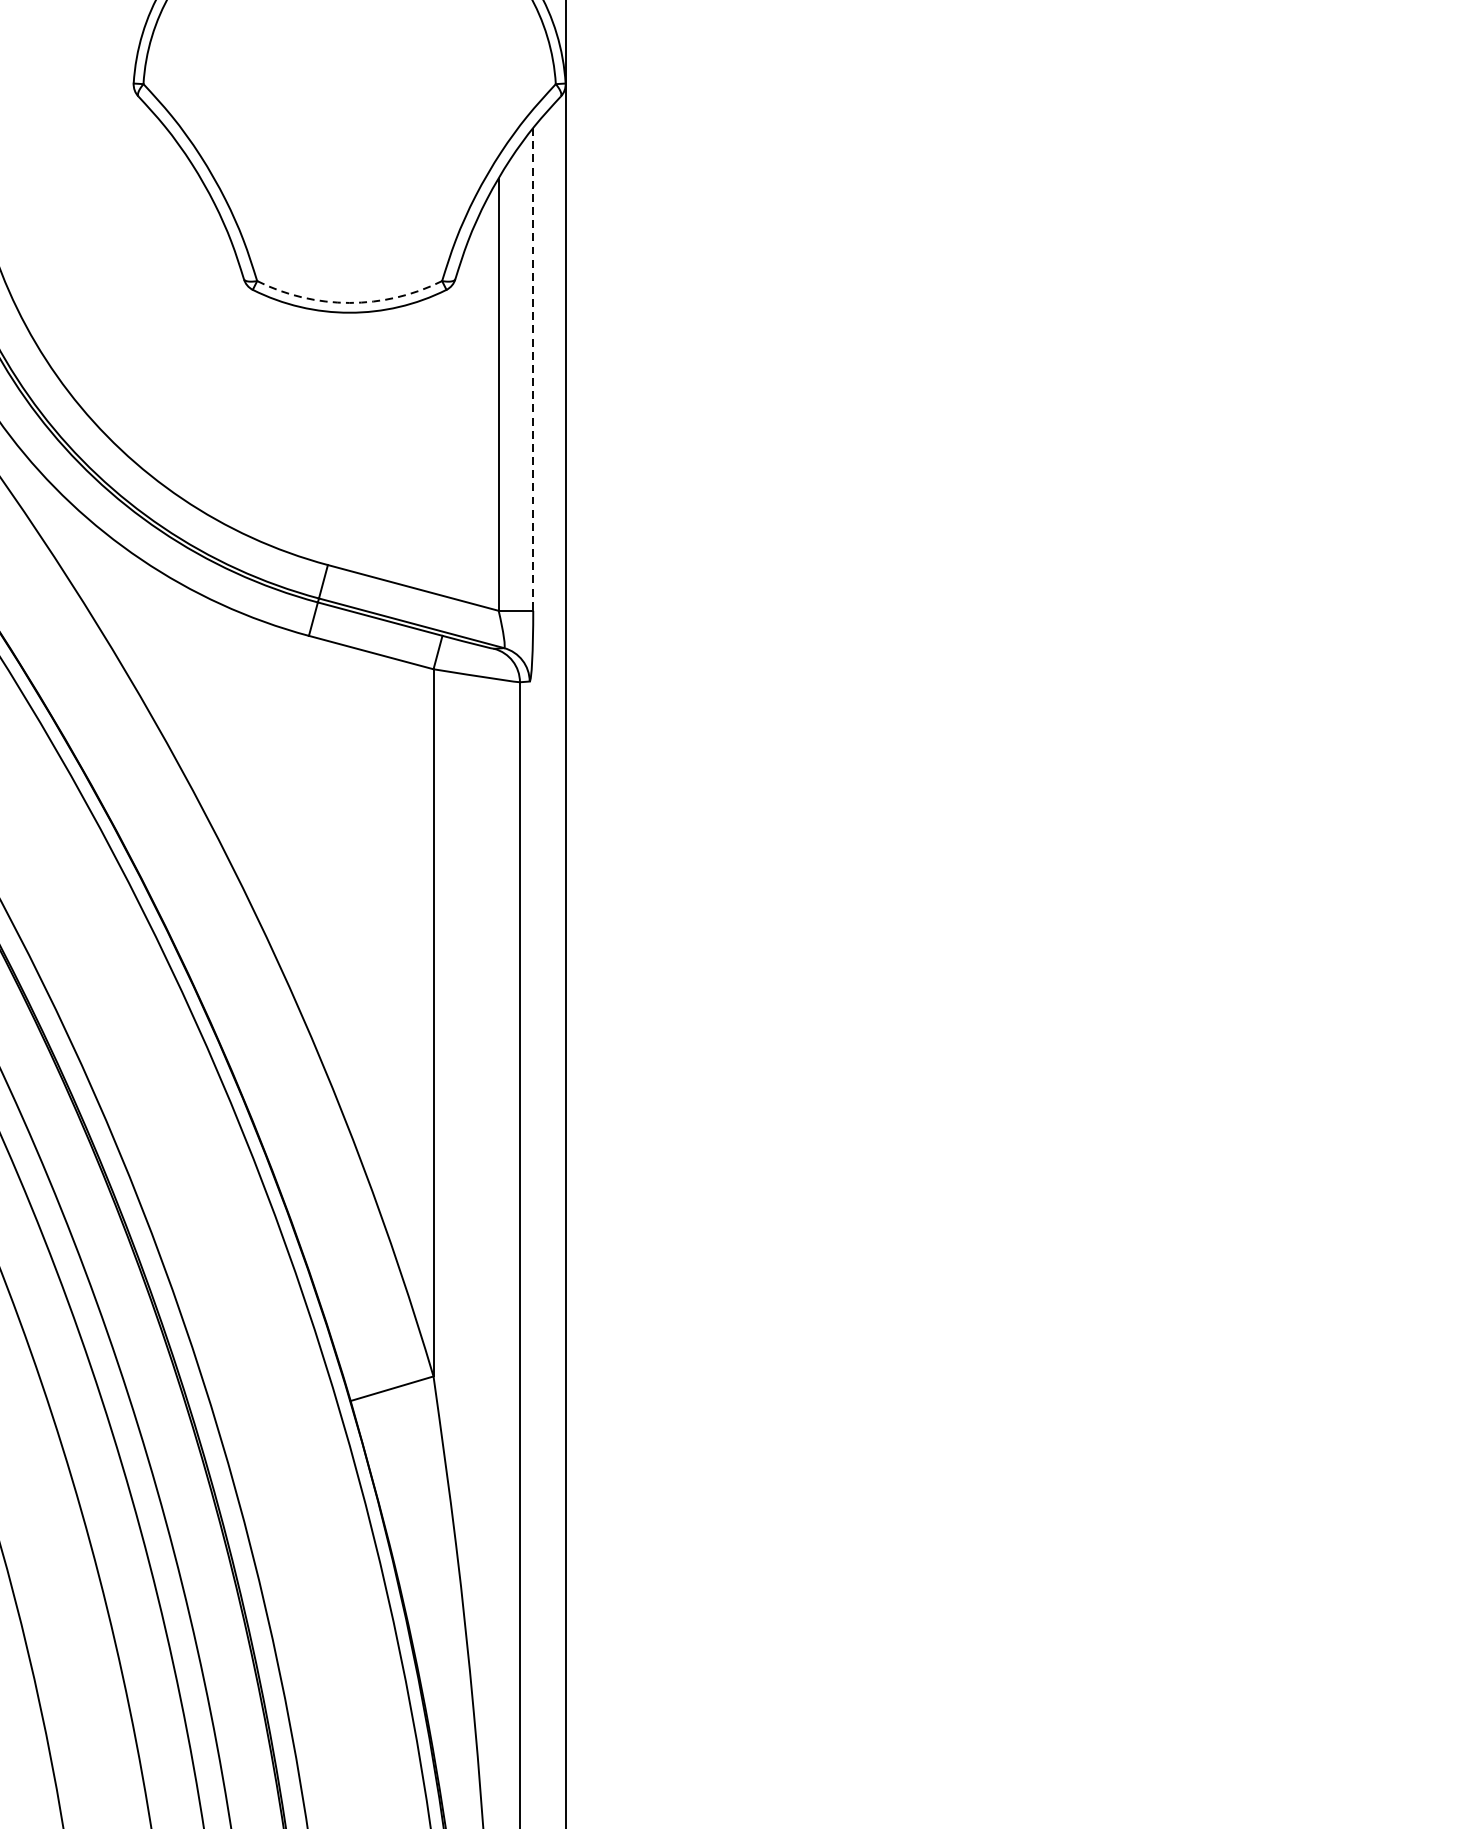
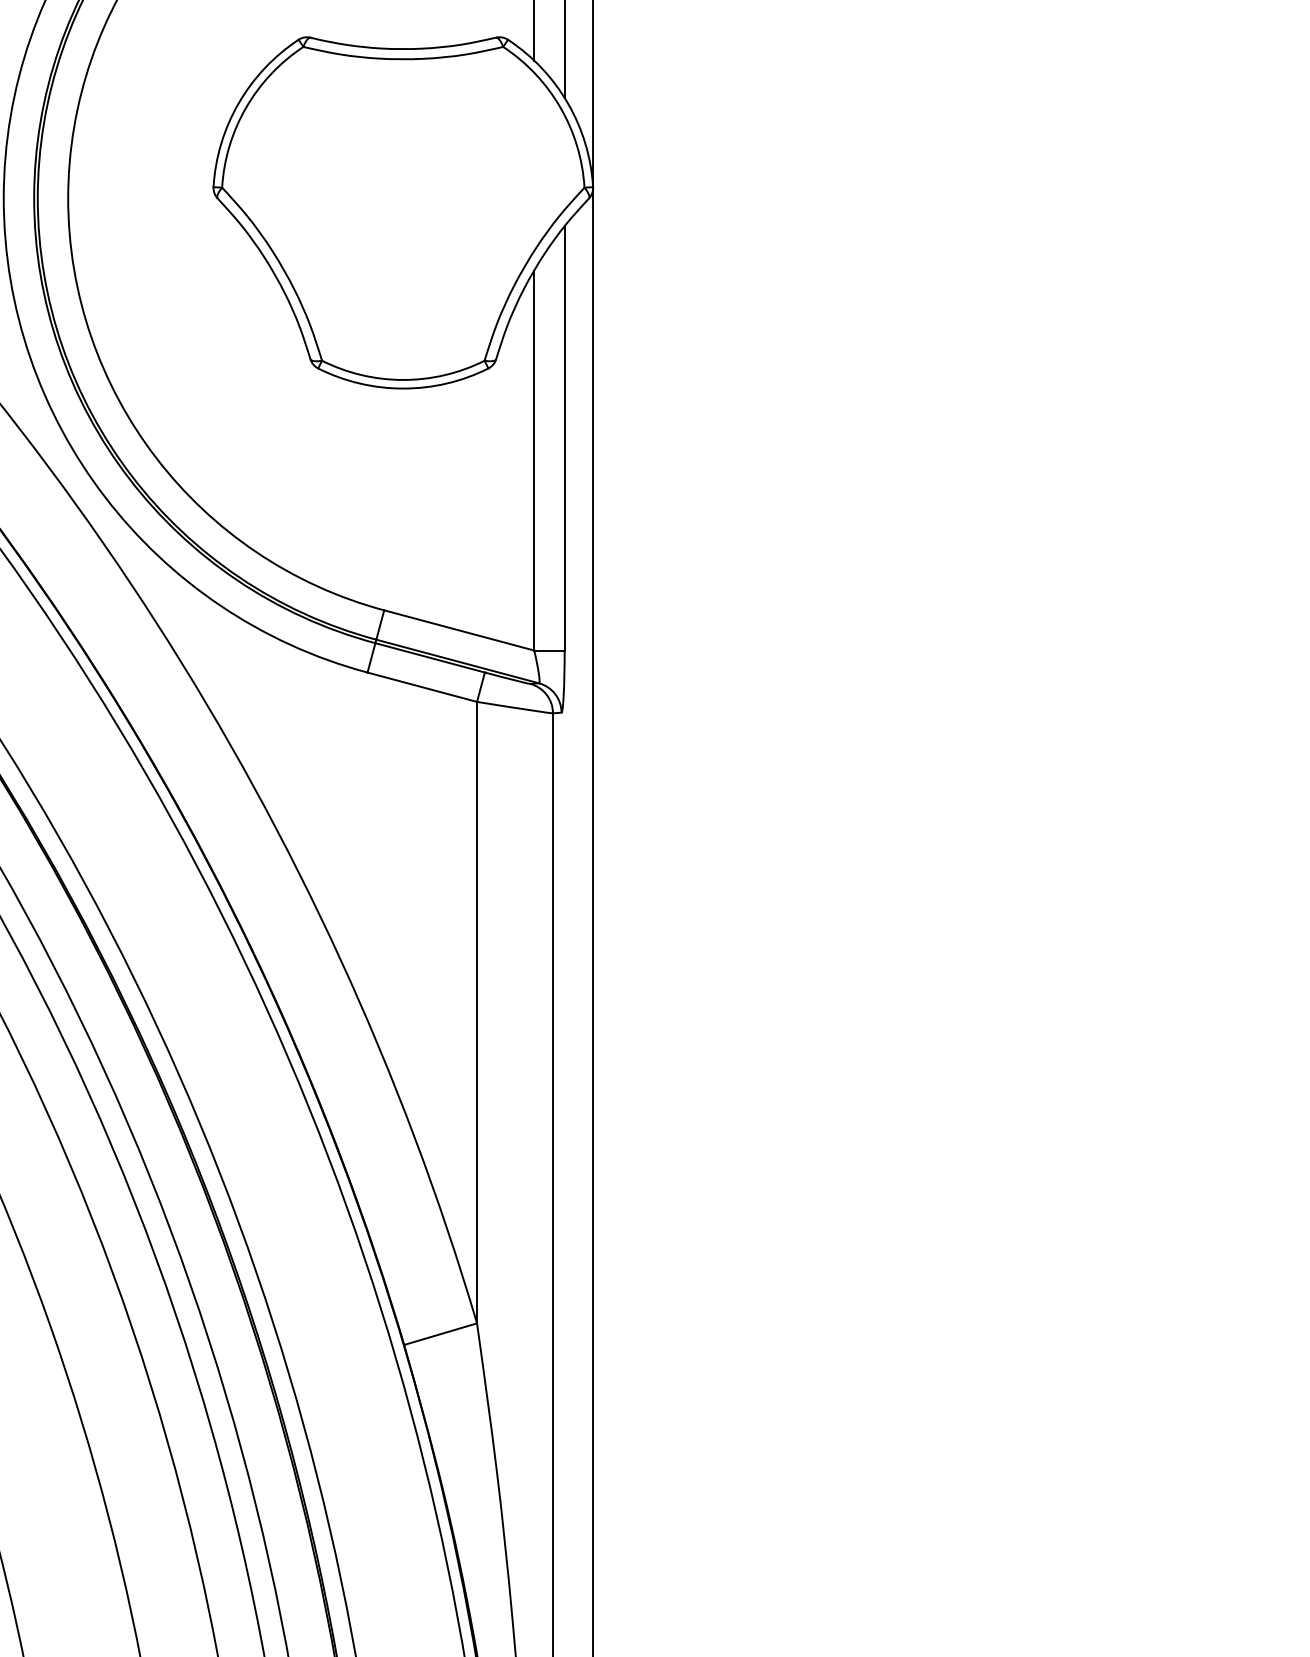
arc: (349, 302) -> (403, 379), dashed -> solid
line: (533, 369) -> (564, 438), dashed -> solid

